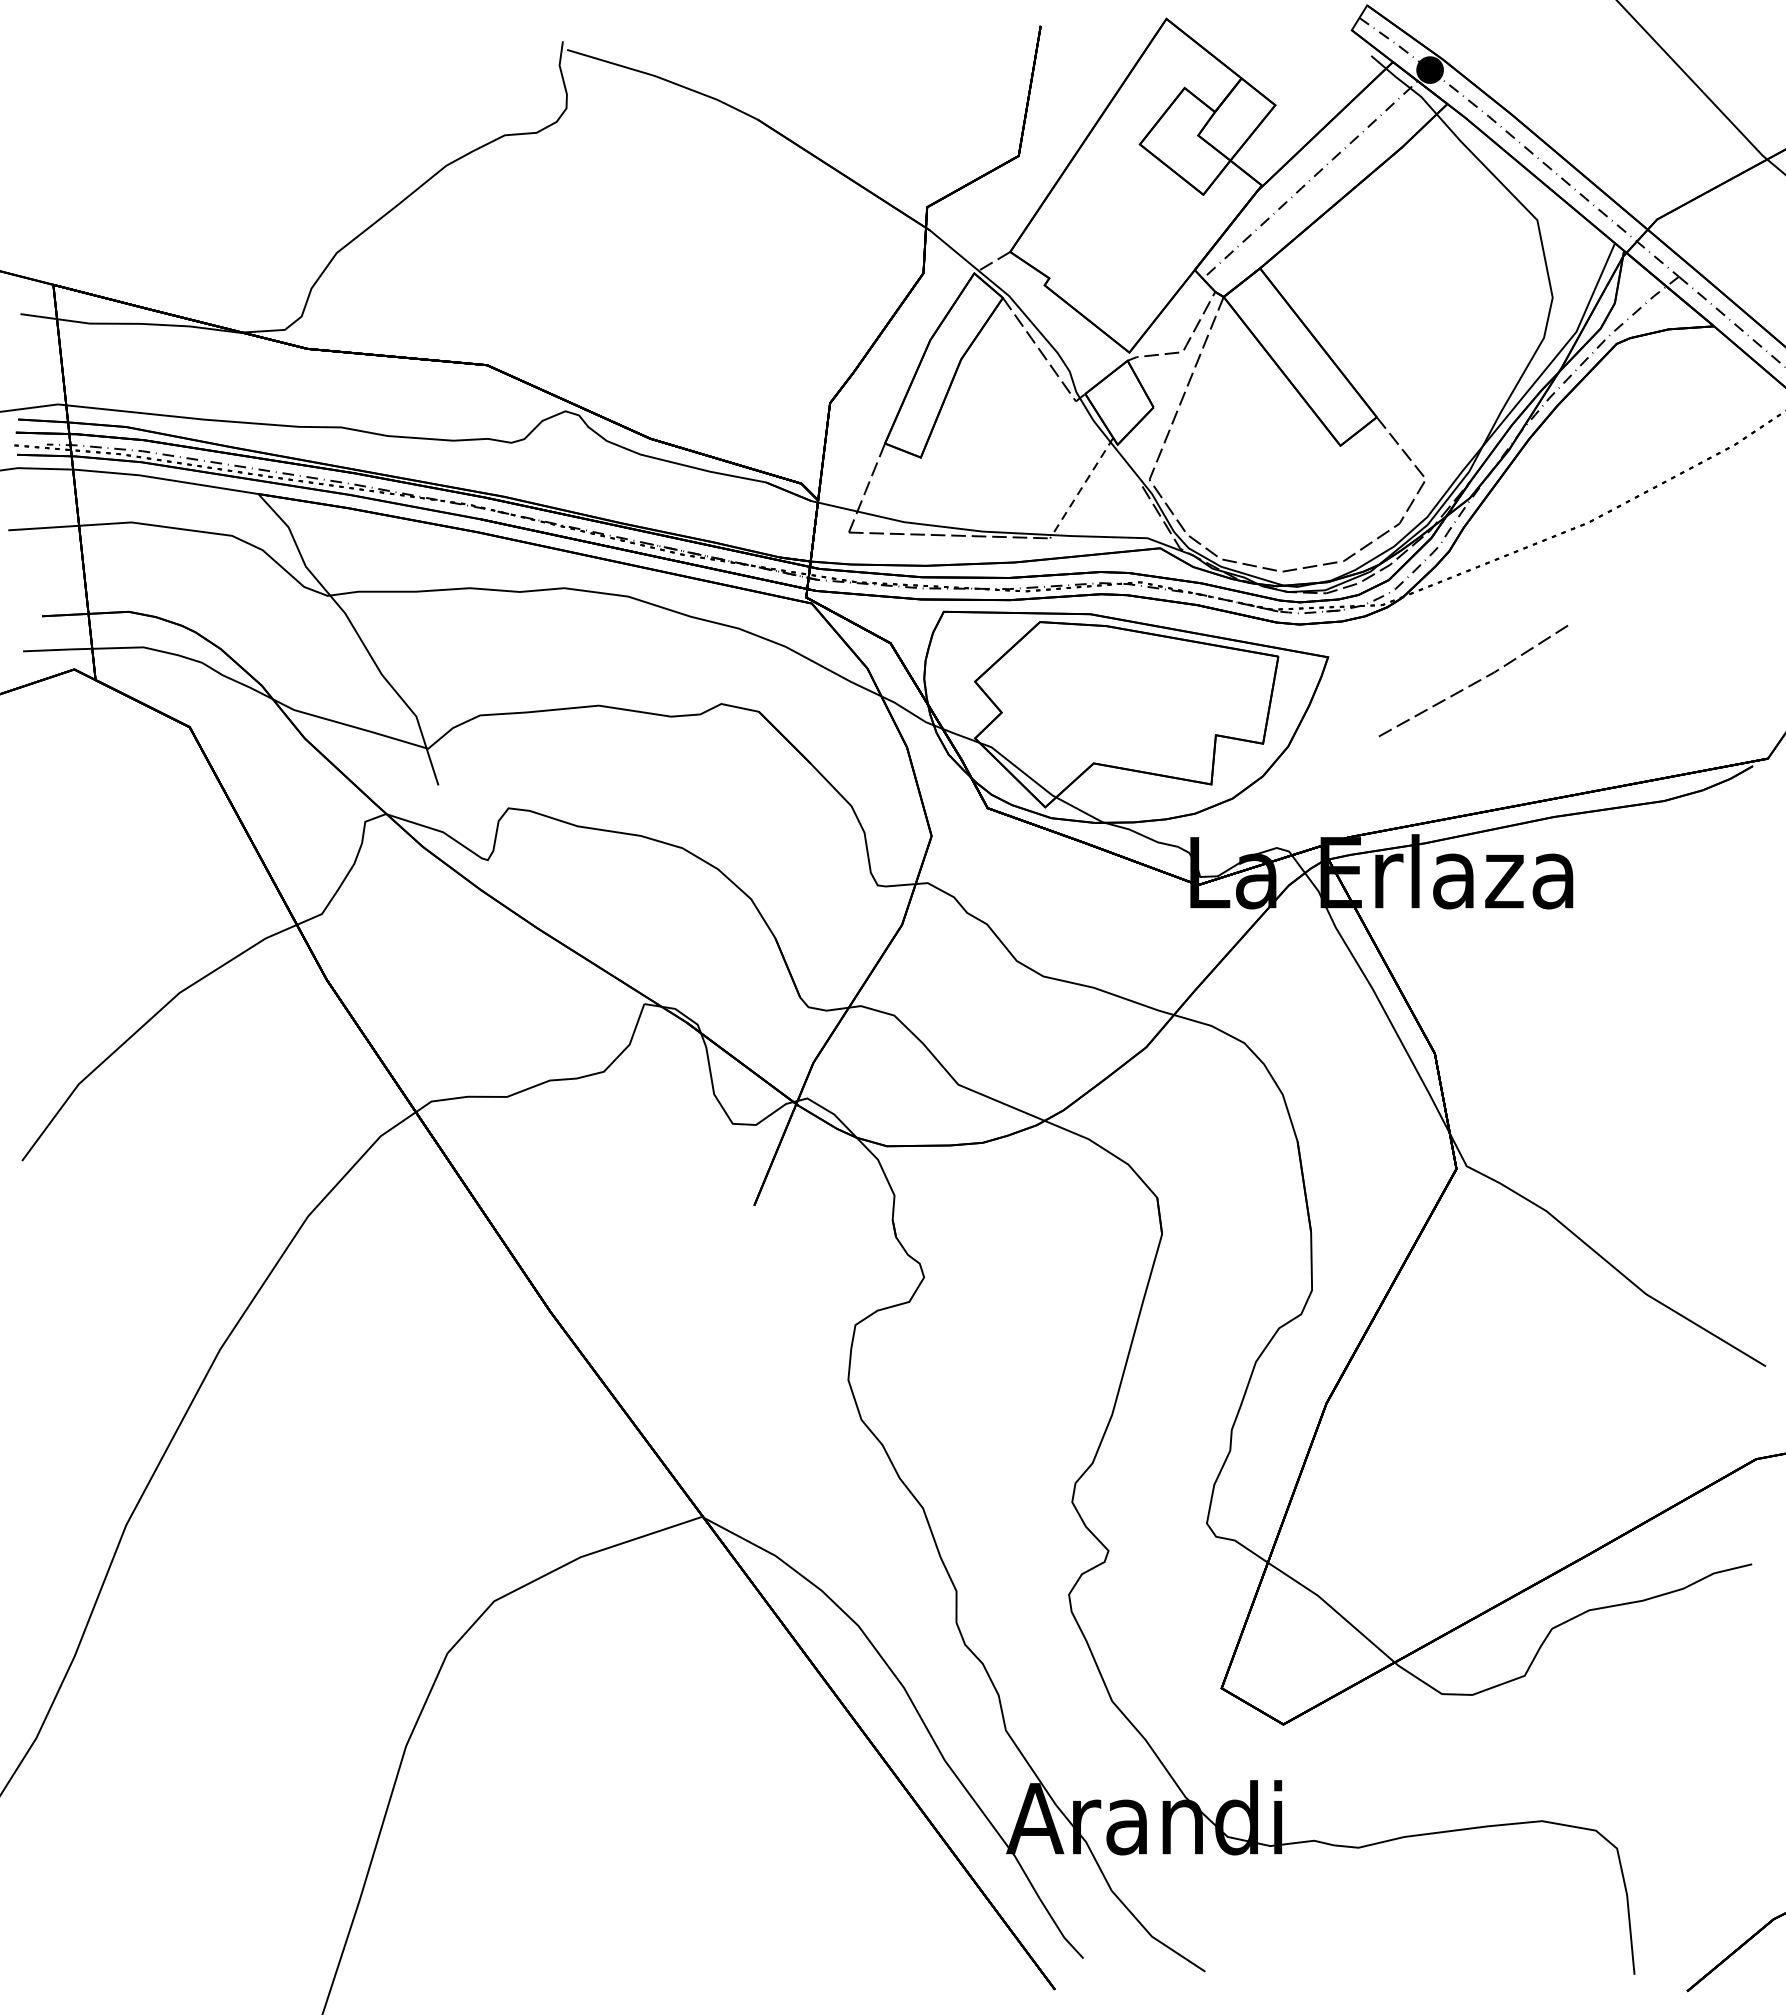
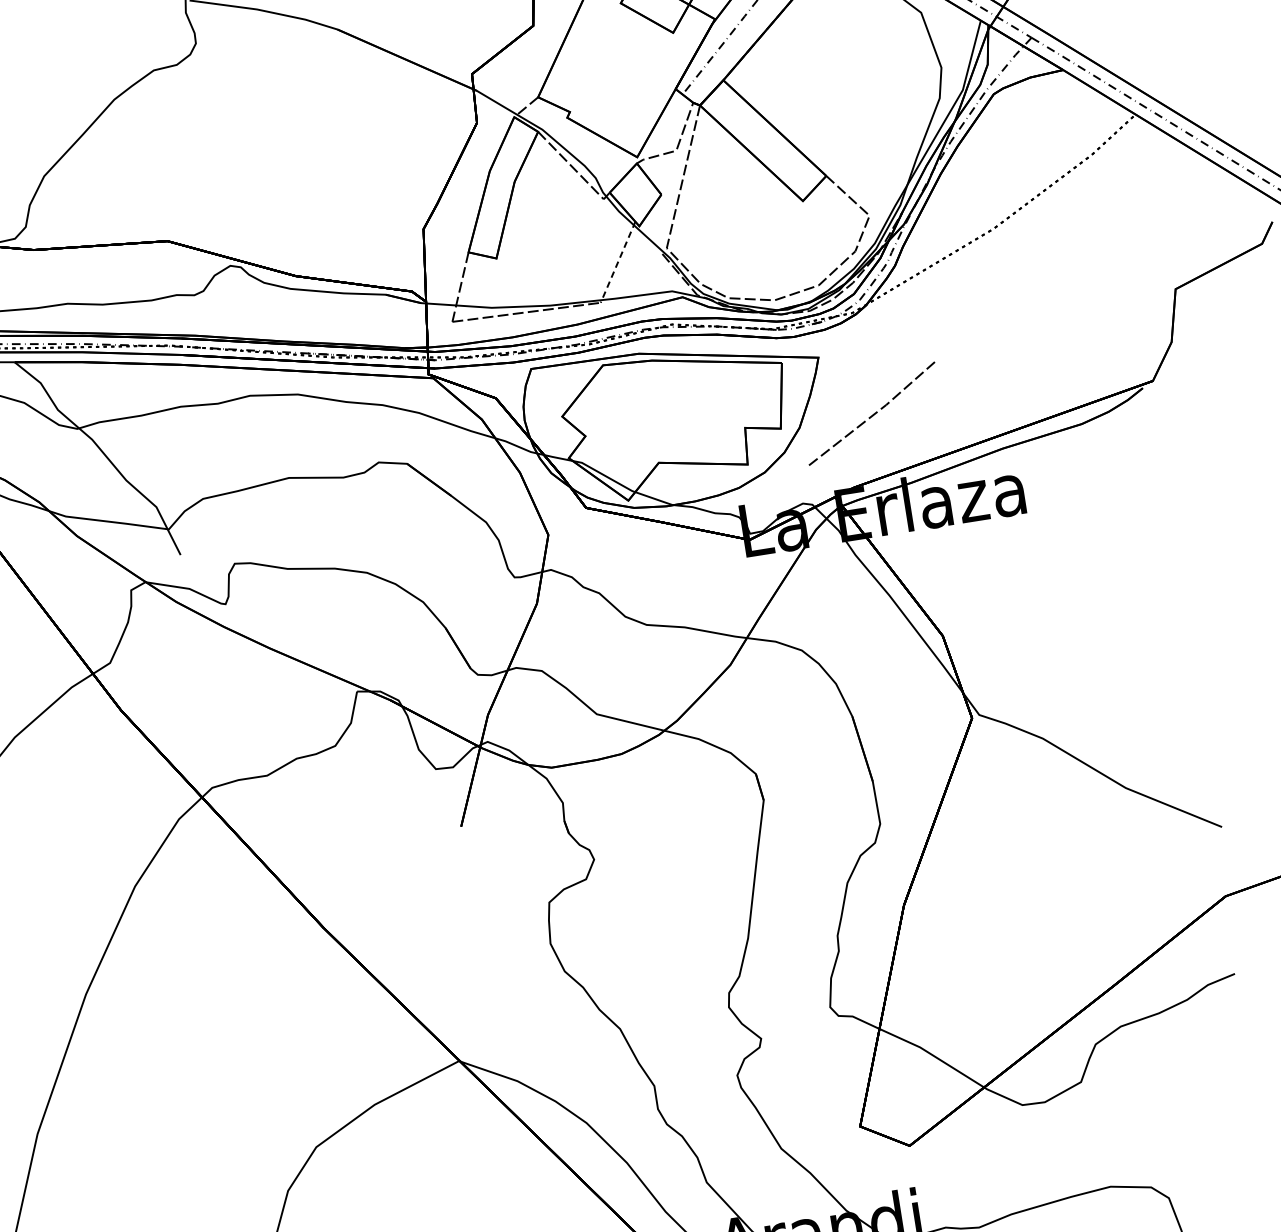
line: (1473, 682) -> (872, 414), moved

